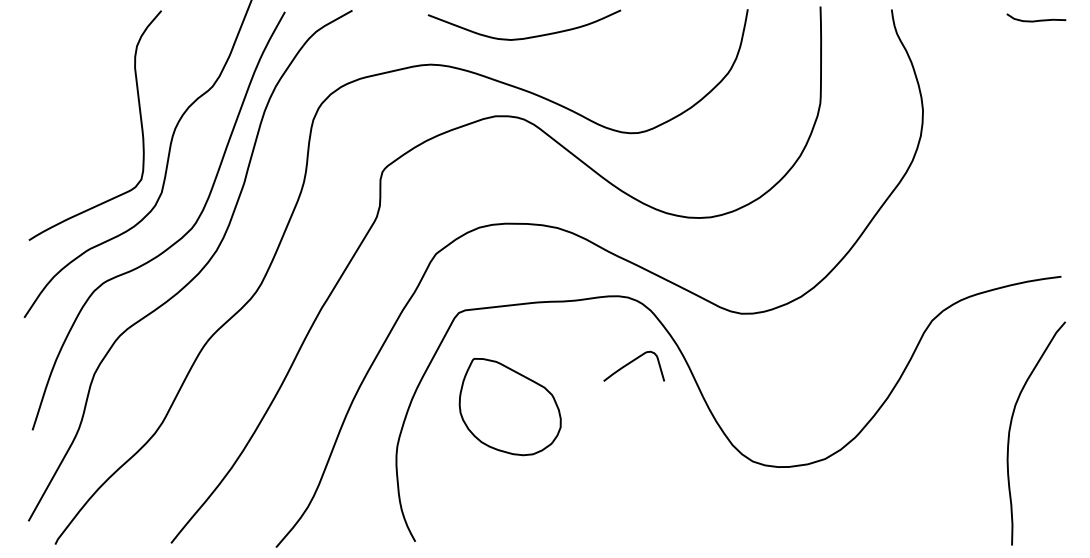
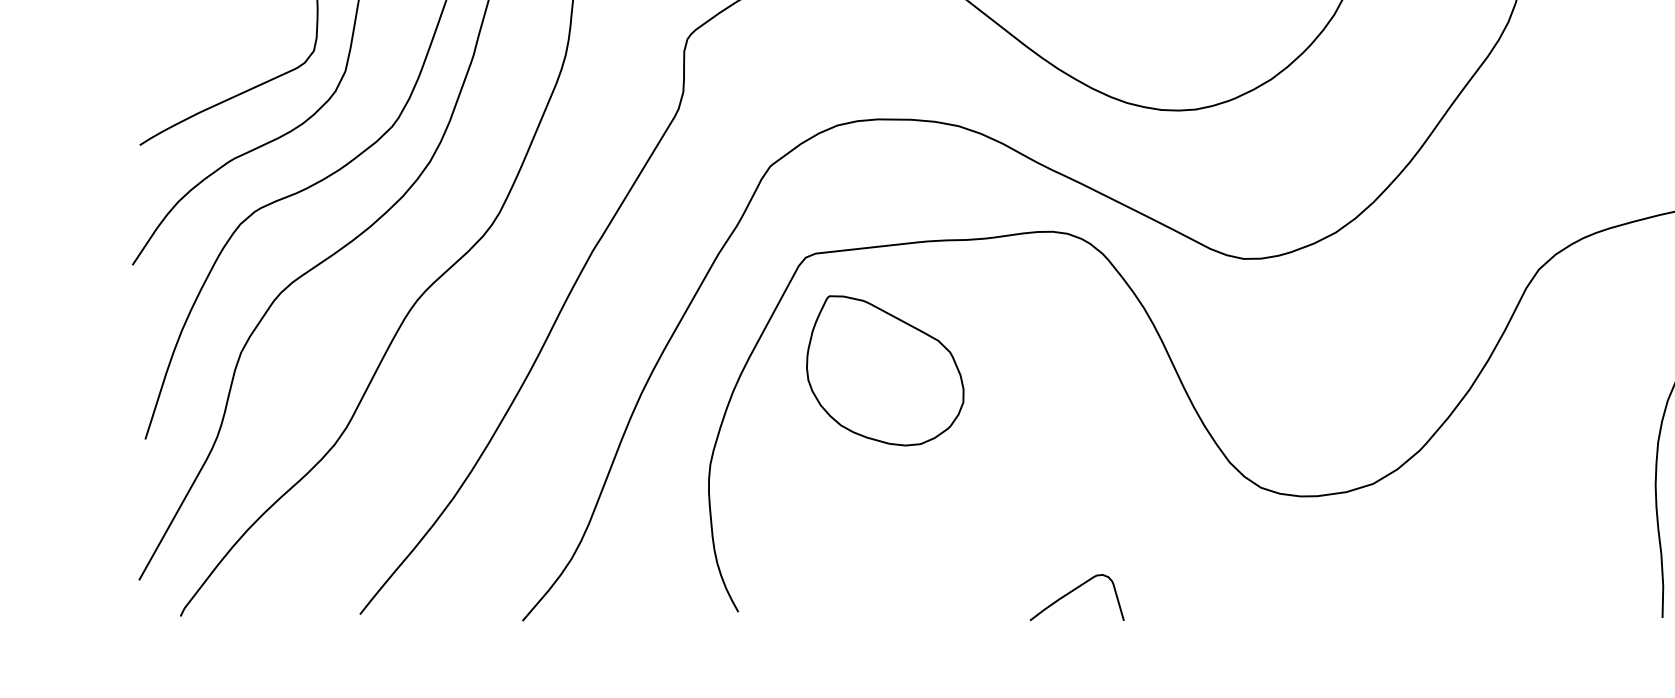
curve: (632, 362) -> (1074, 591), moved
part: (509, 407) -> (884, 371), moved

